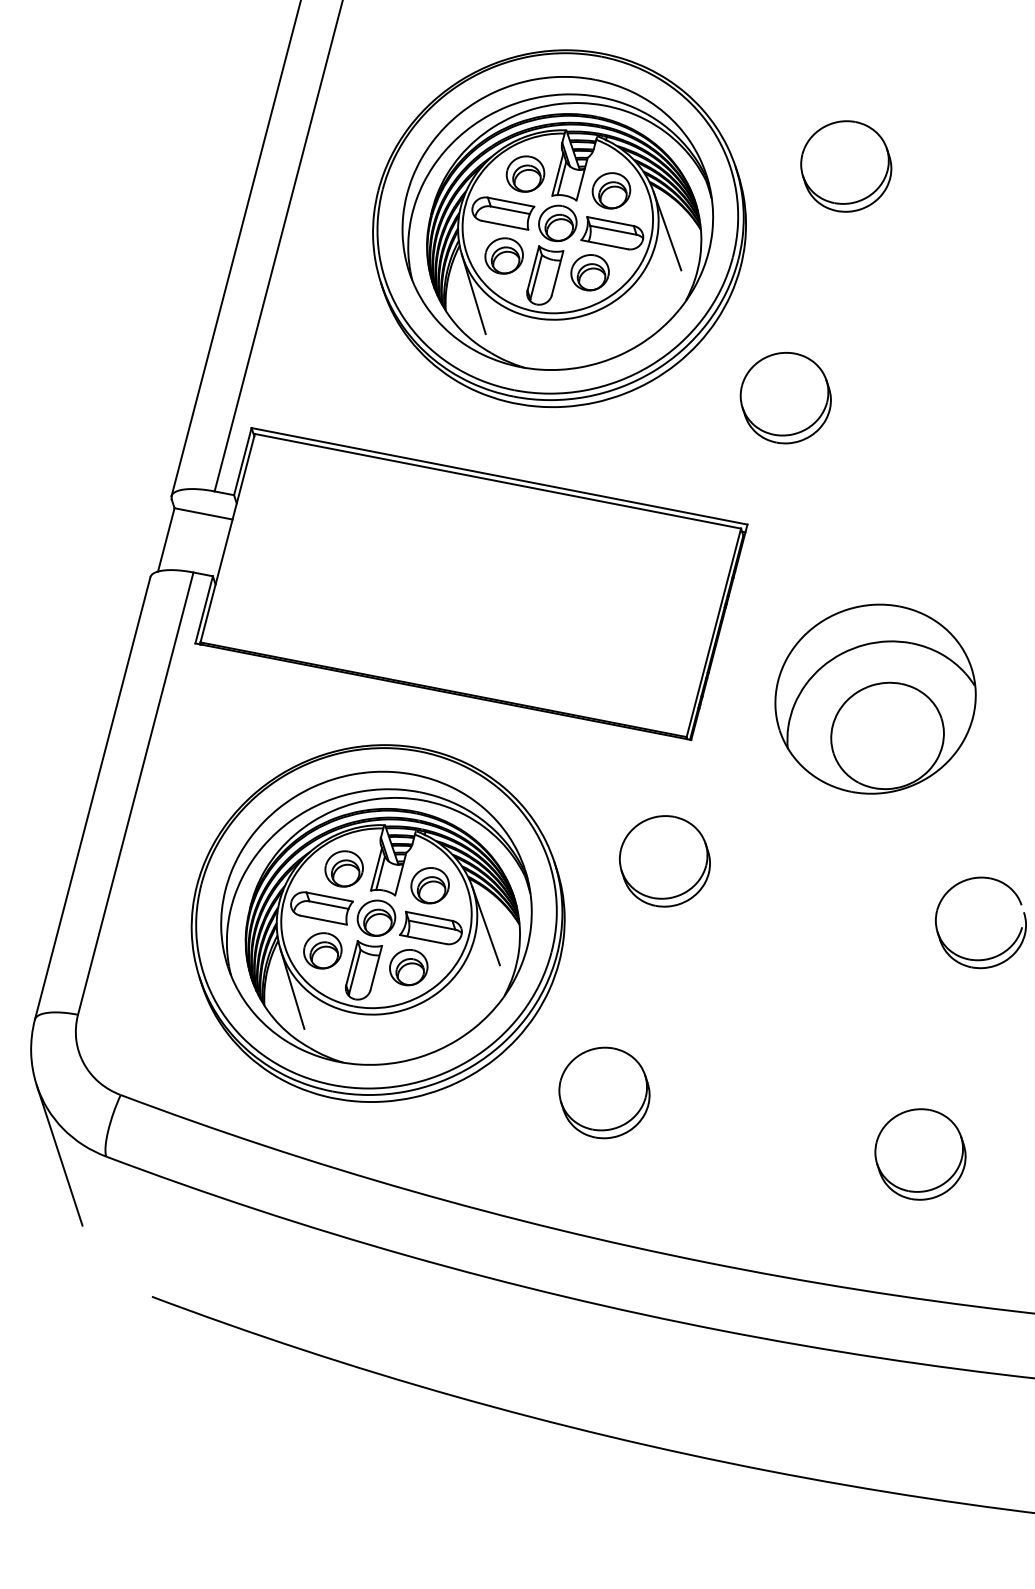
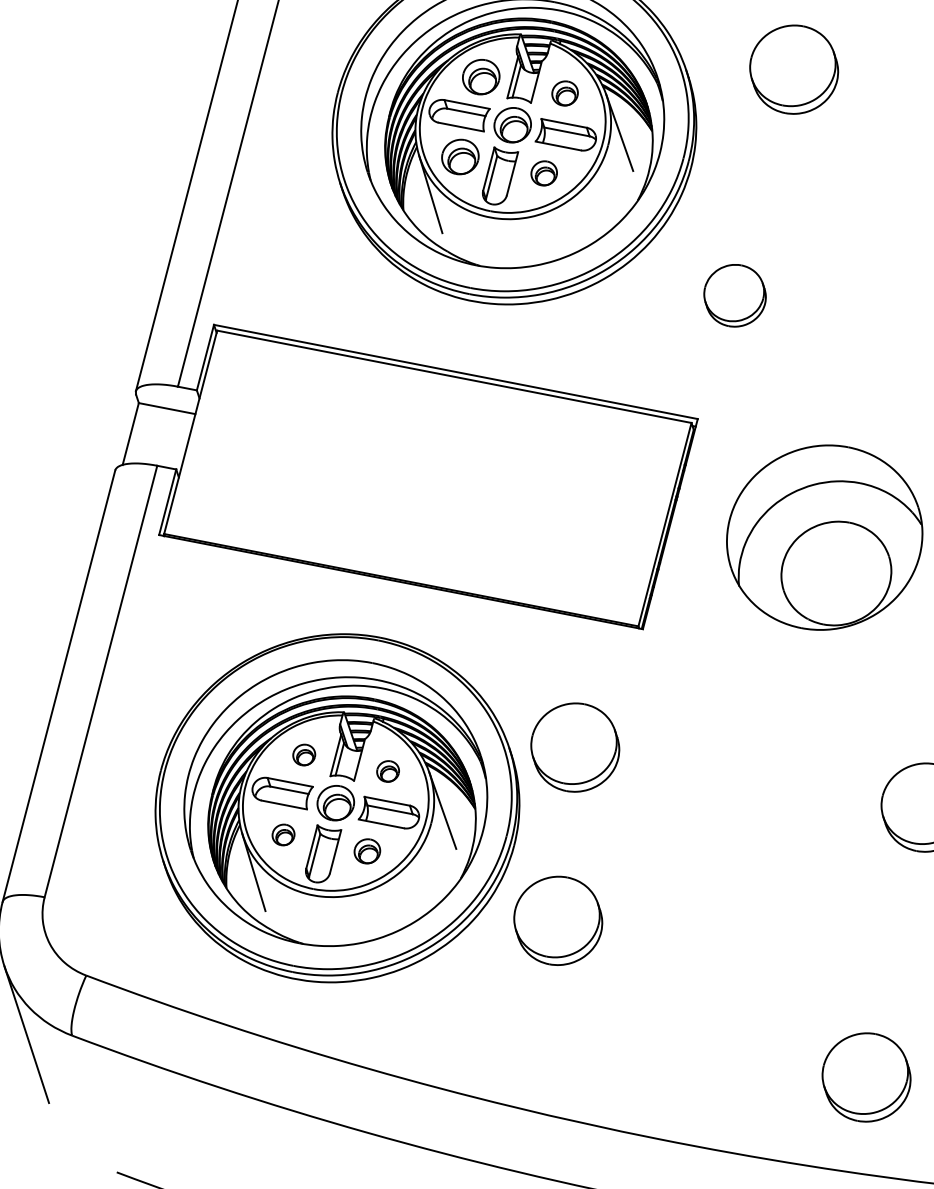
part: (611, 190) -> (565, 93), size x0.7
part: (589, 272) -> (543, 173), size x0.7
part: (785, 398) -> (734, 296), size x0.7
part: (875, 698) -> (824, 537), moved
part: (664, 861) -> (574, 747), moved
part: (343, 868) -> (303, 754), size x0.6
part: (429, 885) -> (387, 771), size x0.6
part: (322, 950) -> (283, 834), size x0.6
part: (408, 967) -> (367, 851), size x0.7
part: (604, 1092) -> (558, 920), moved
part: (920, 1154) -> (866, 1077), moved

